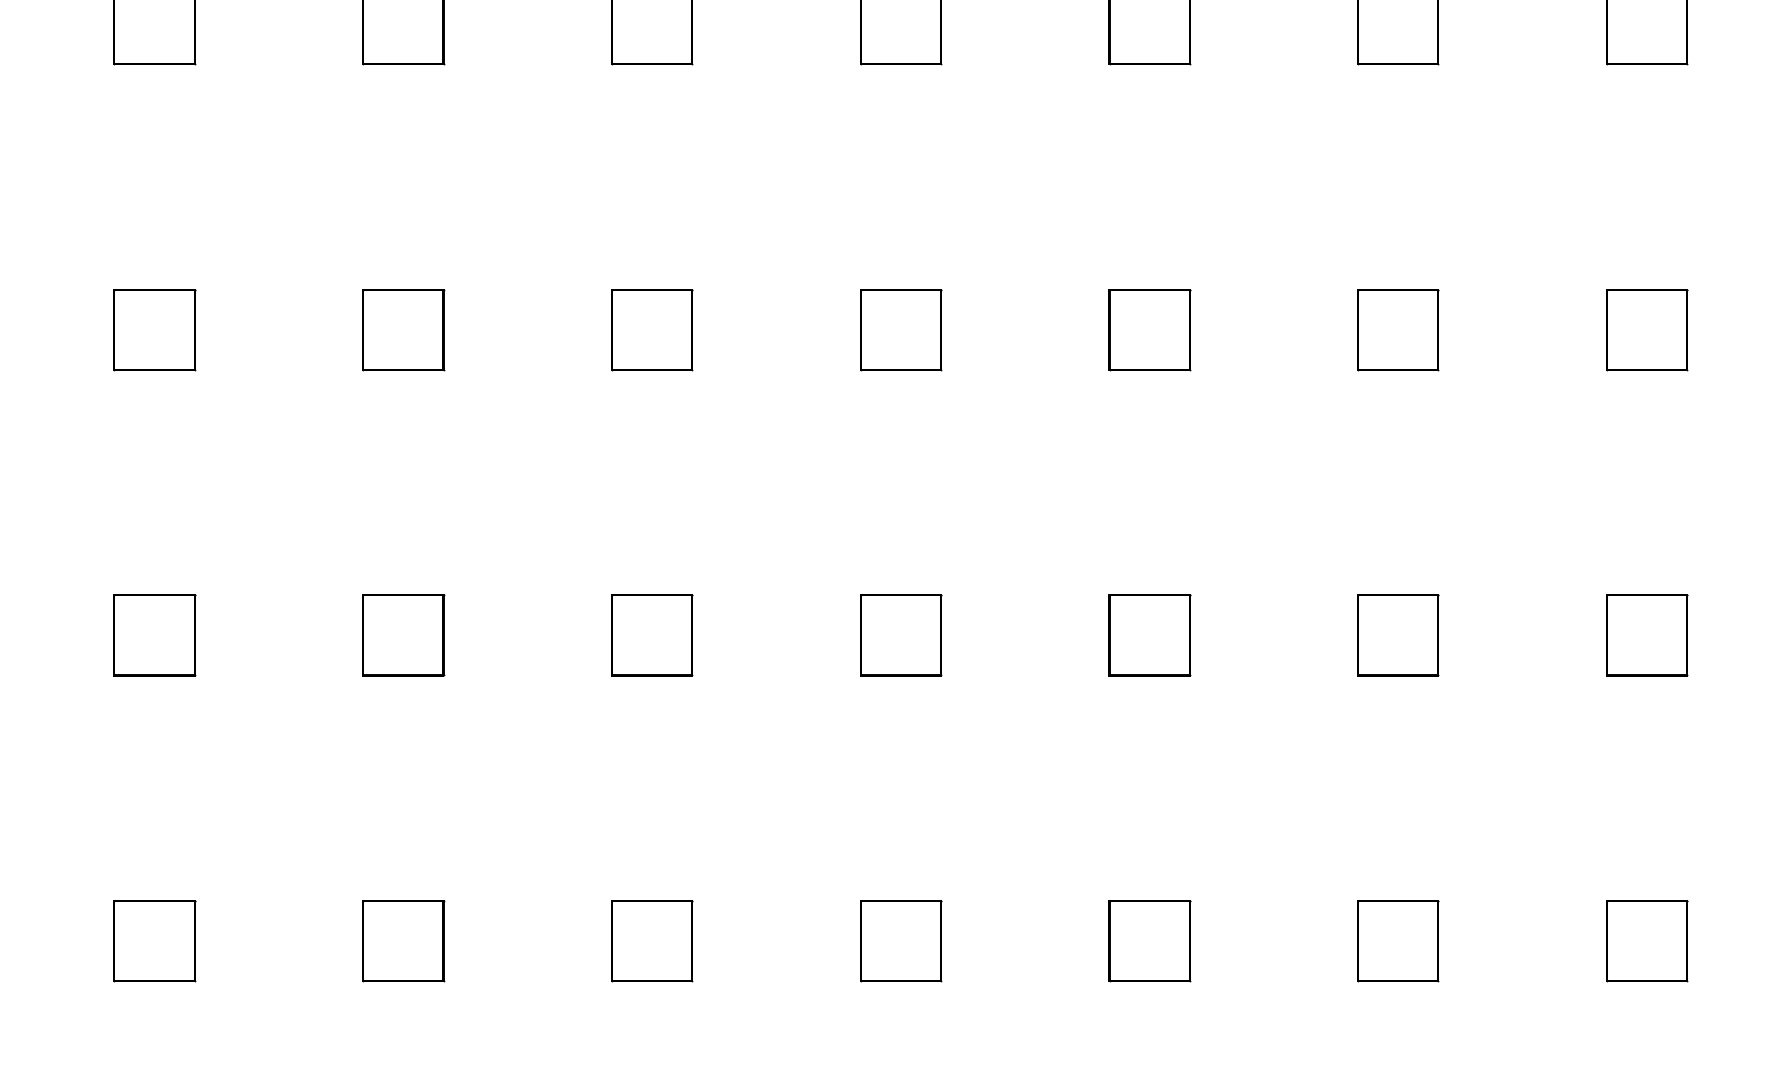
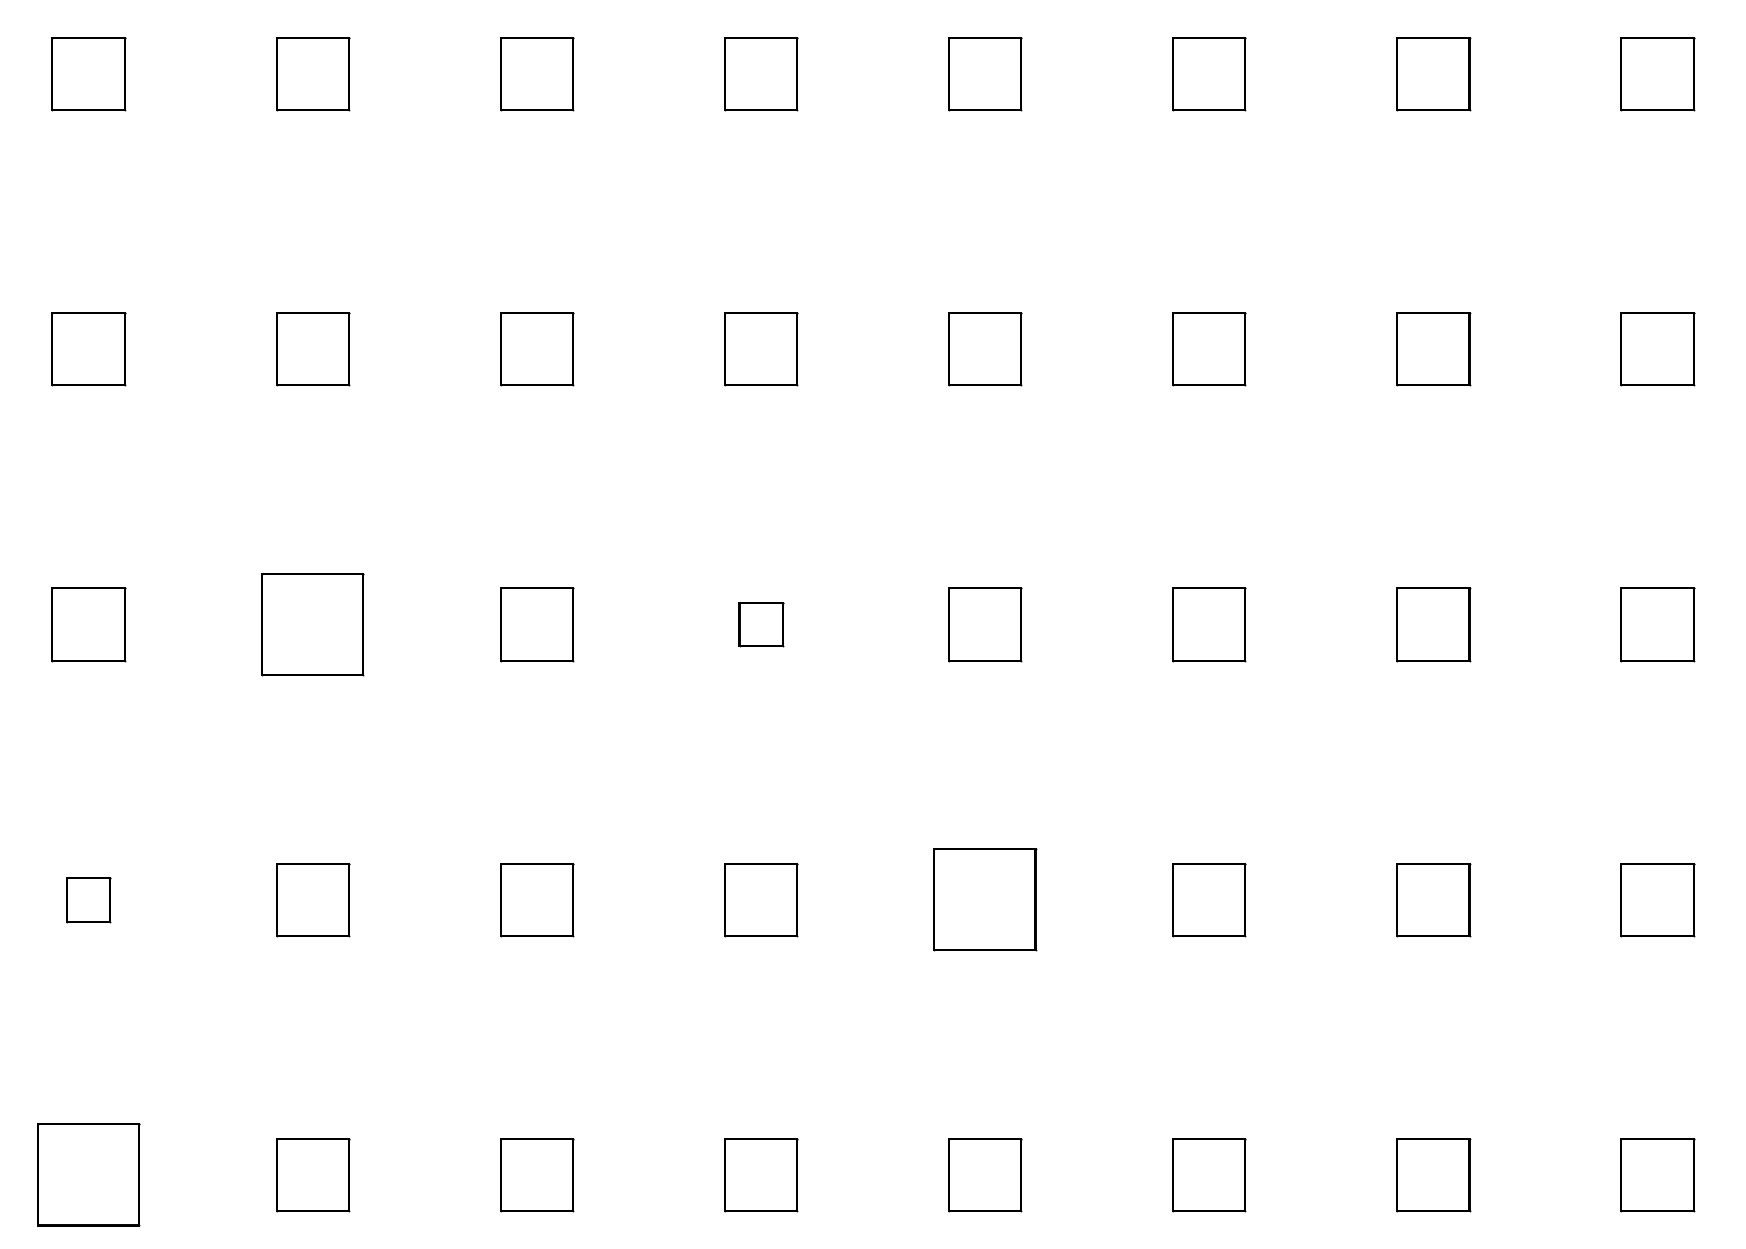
part: (404, 329) -> (313, 624), size x1.4
part: (901, 329) -> (761, 624), size x0.6
part: (154, 636) -> (88, 900), size x0.6
part: (1150, 636) -> (985, 900), size x1.4
part: (154, 941) -> (88, 1175), size x1.4

